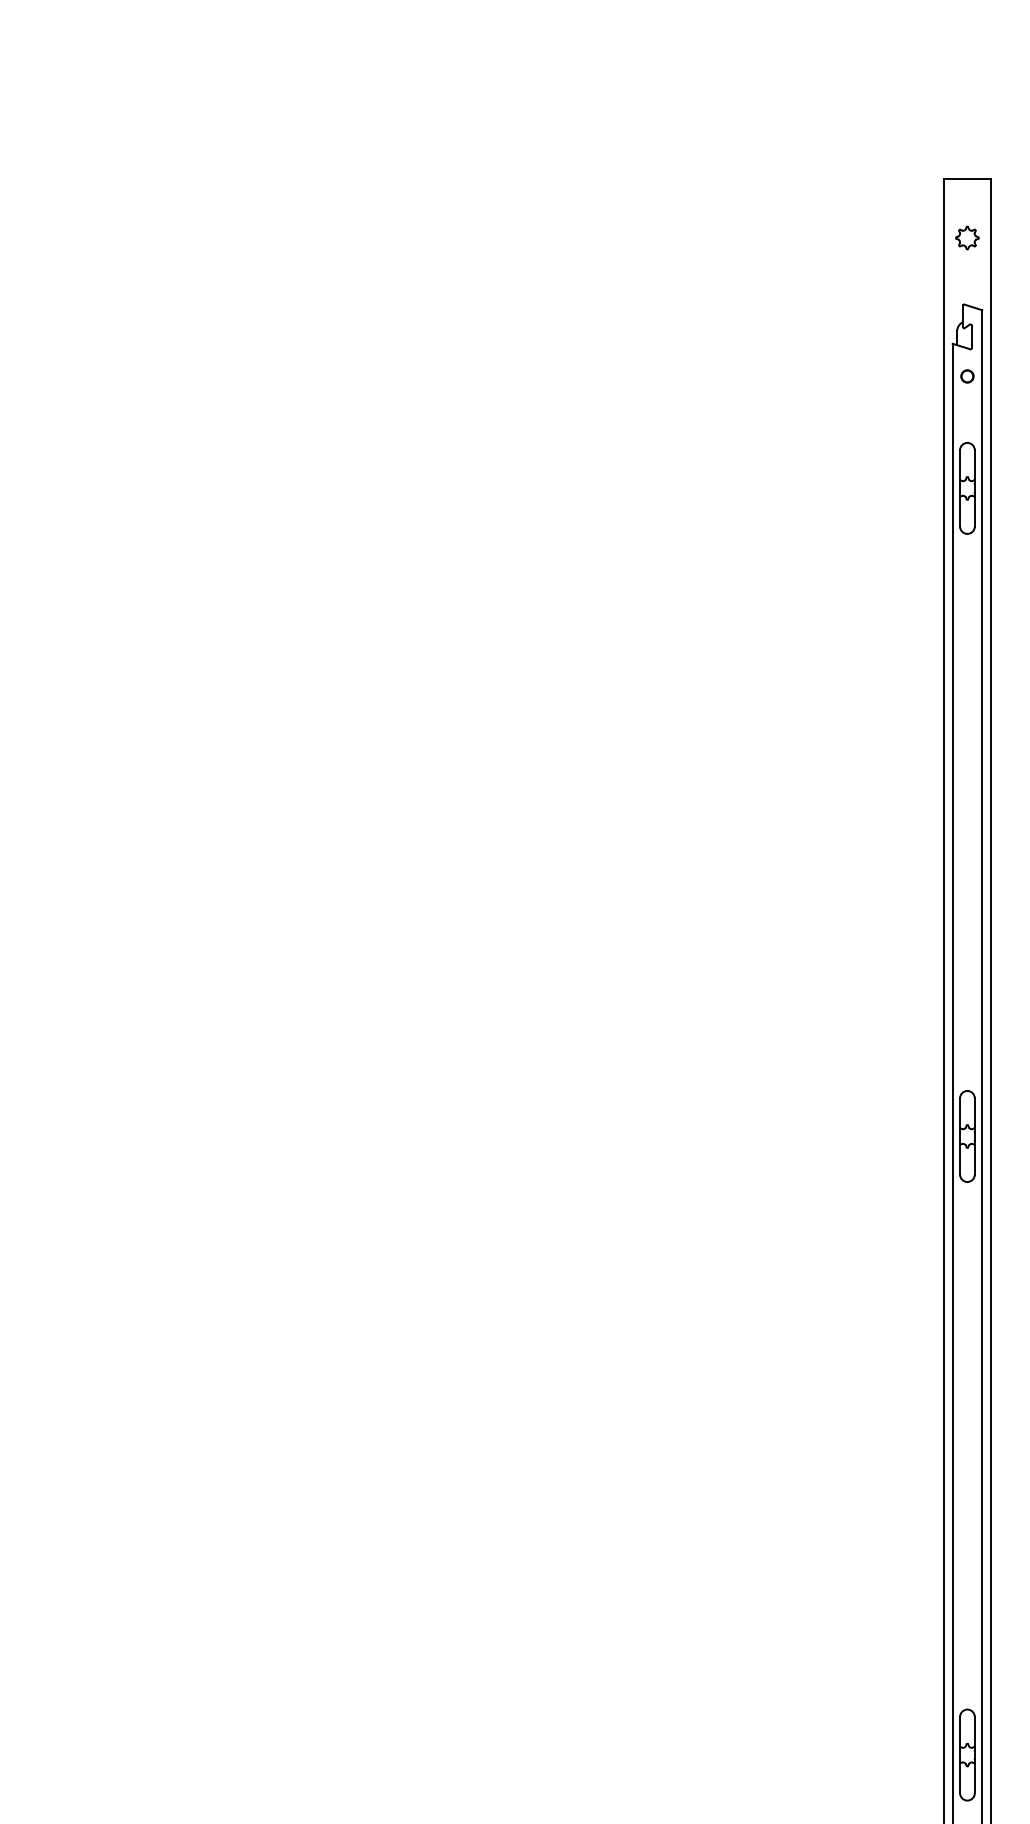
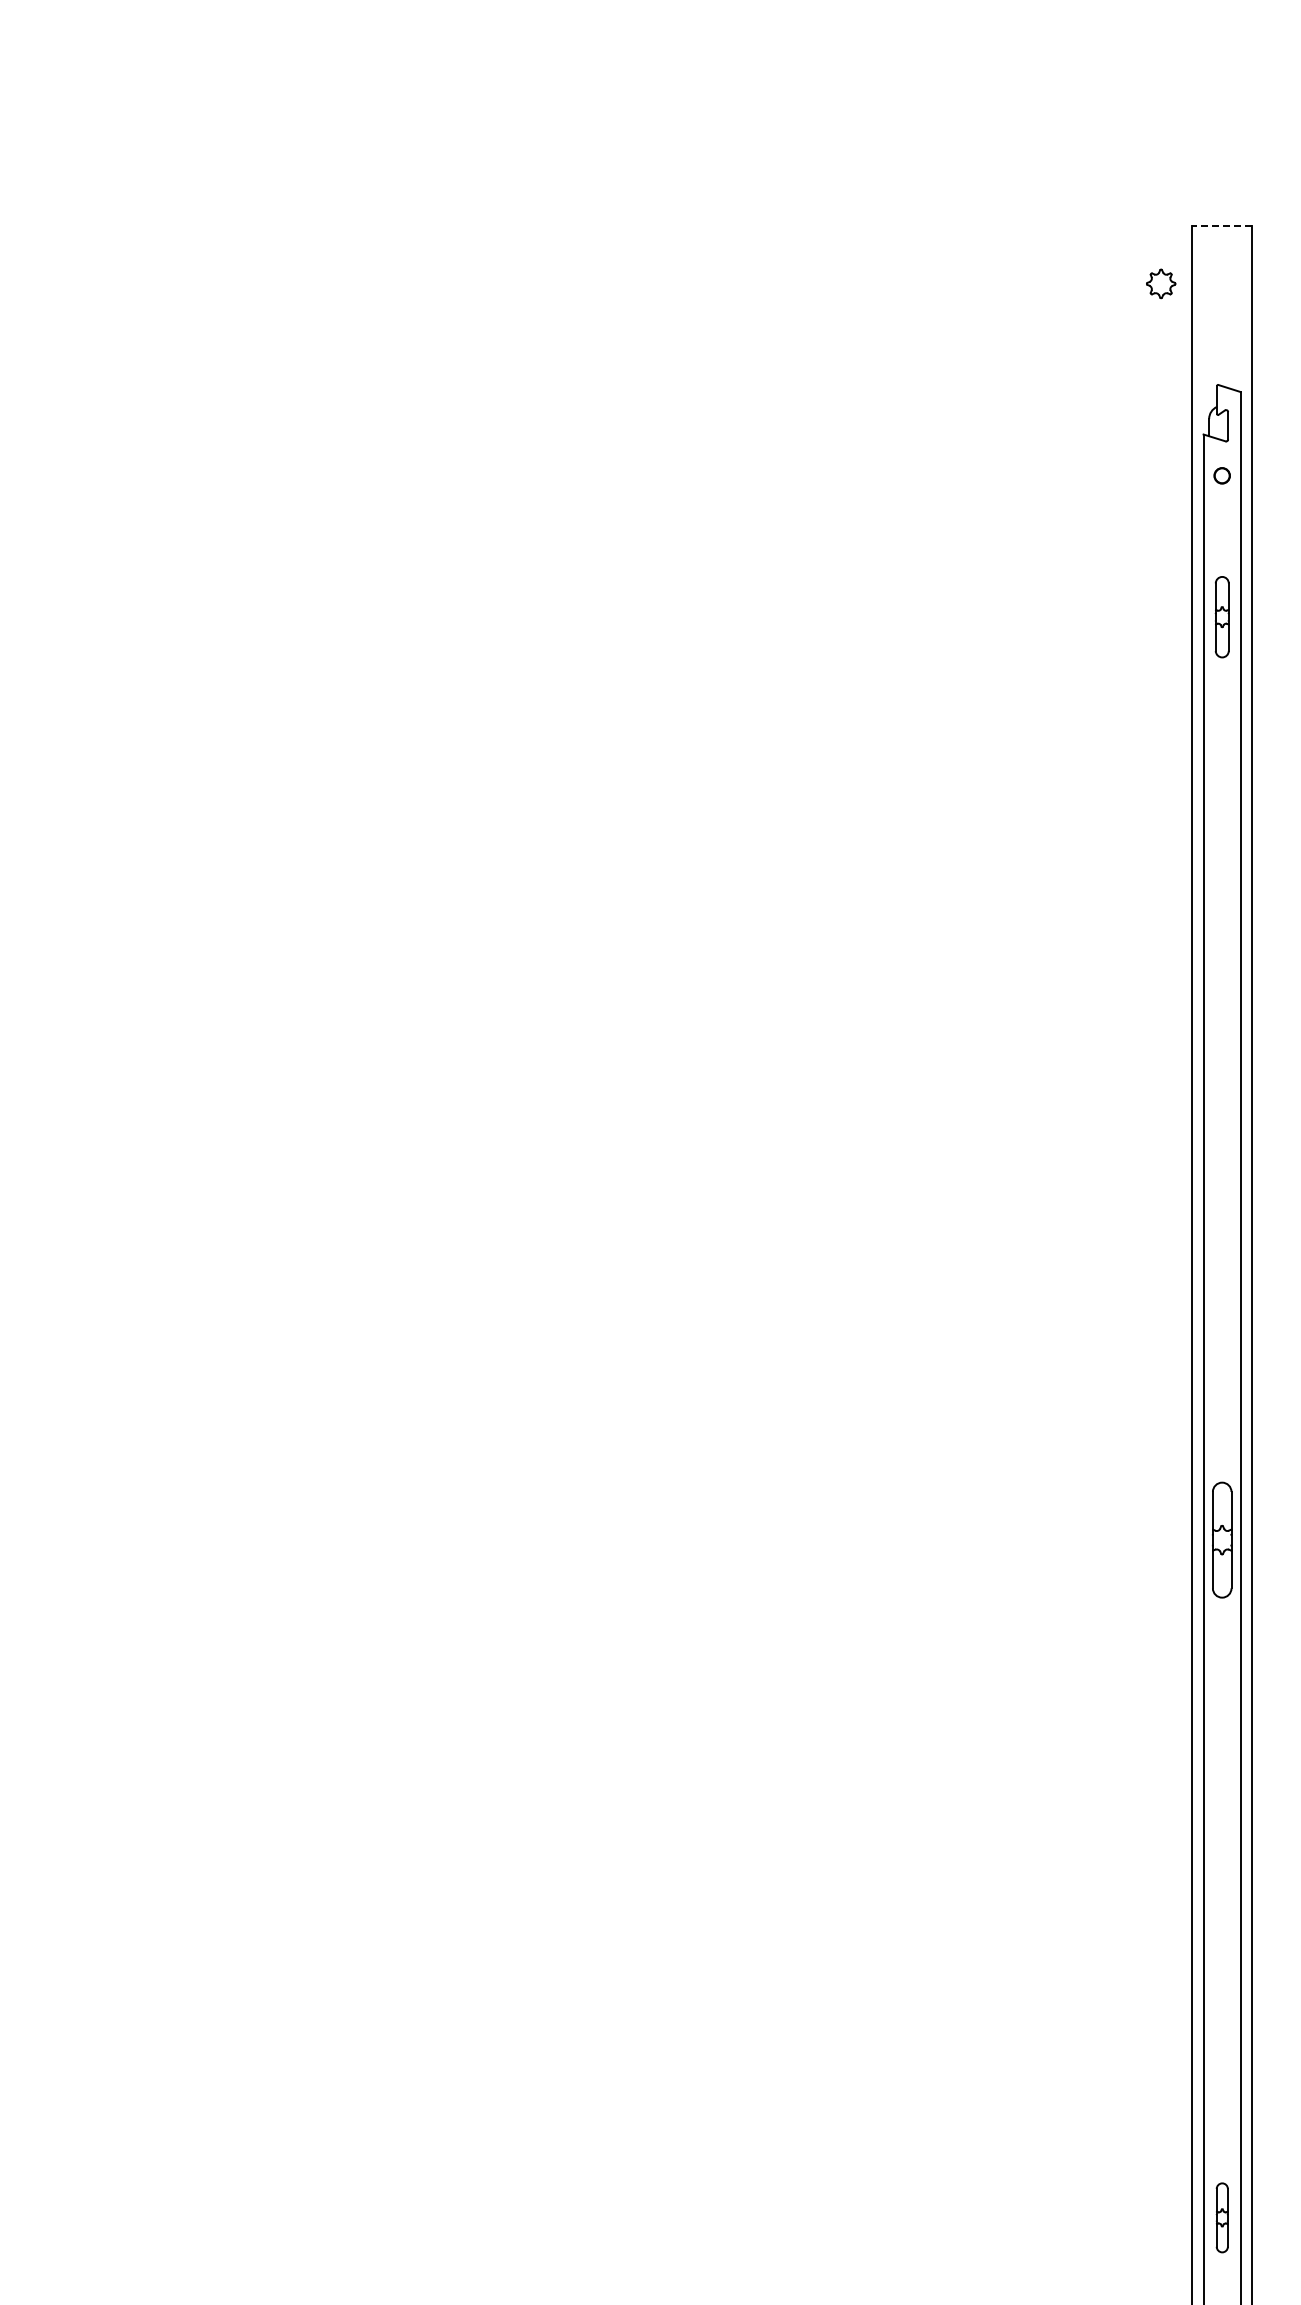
line: (967, 179) -> (1222, 226), solid -> dashed
part: (967, 237) -> (1161, 283), moved
part: (967, 487) -> (1222, 616), size x0.7
part: (967, 1135) -> (1222, 1539), moved
part: (967, 1754) -> (1222, 2217), size x0.6

